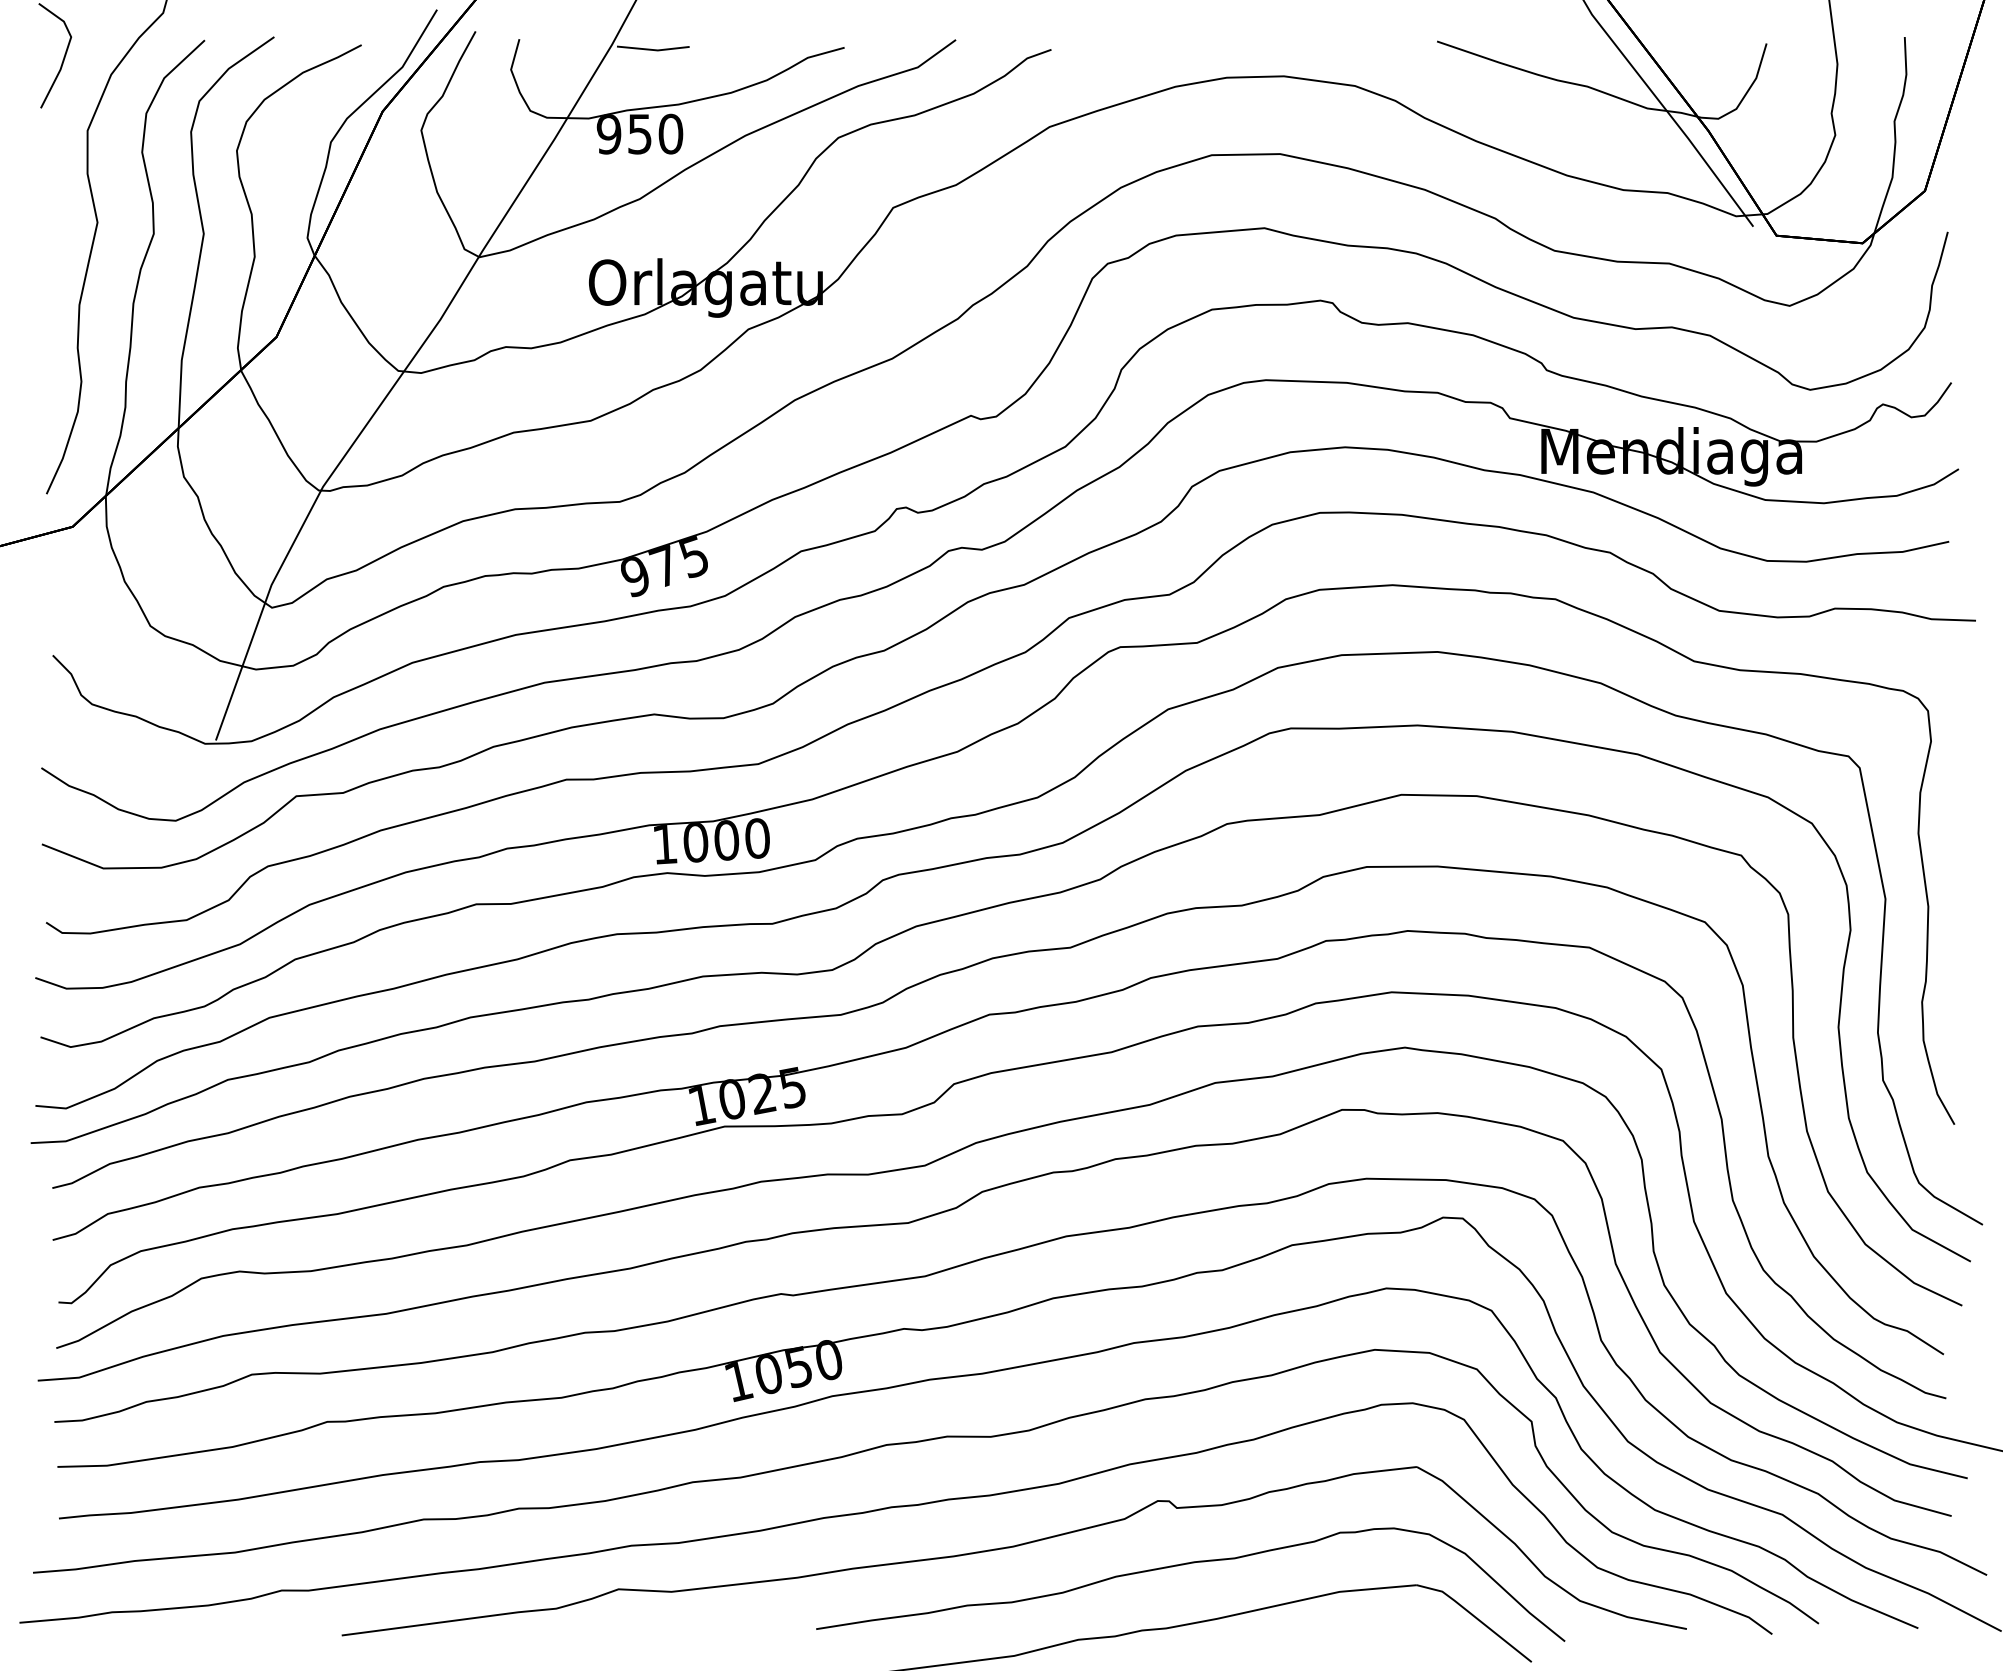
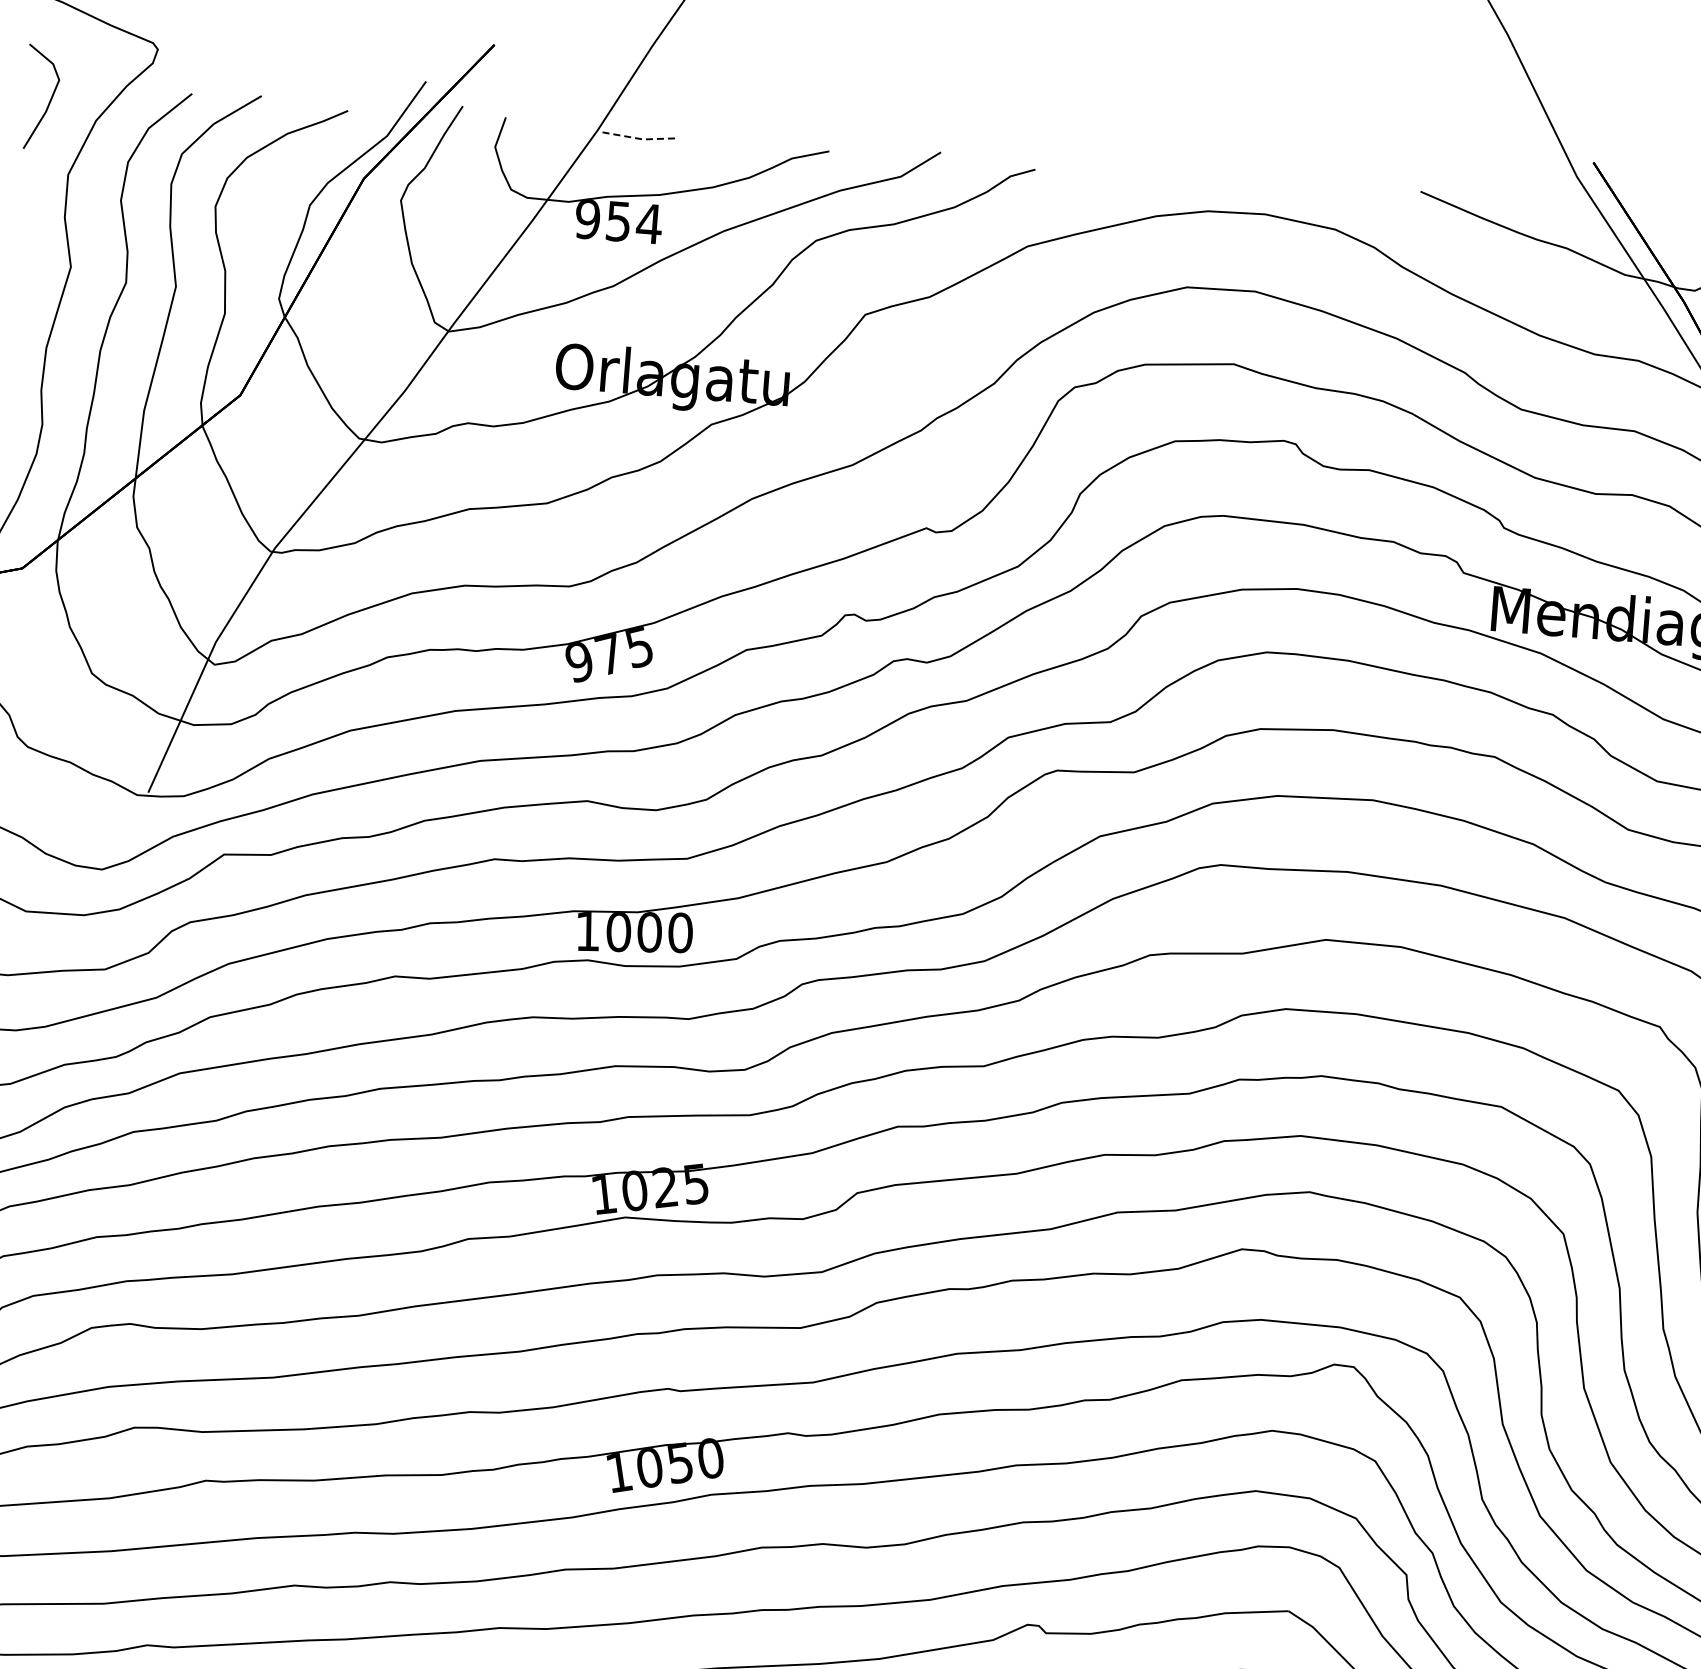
line: (653, 50) -> (638, 139), solid -> dashed
text: (670, 133) -> (649, 223), 950 -> 954

